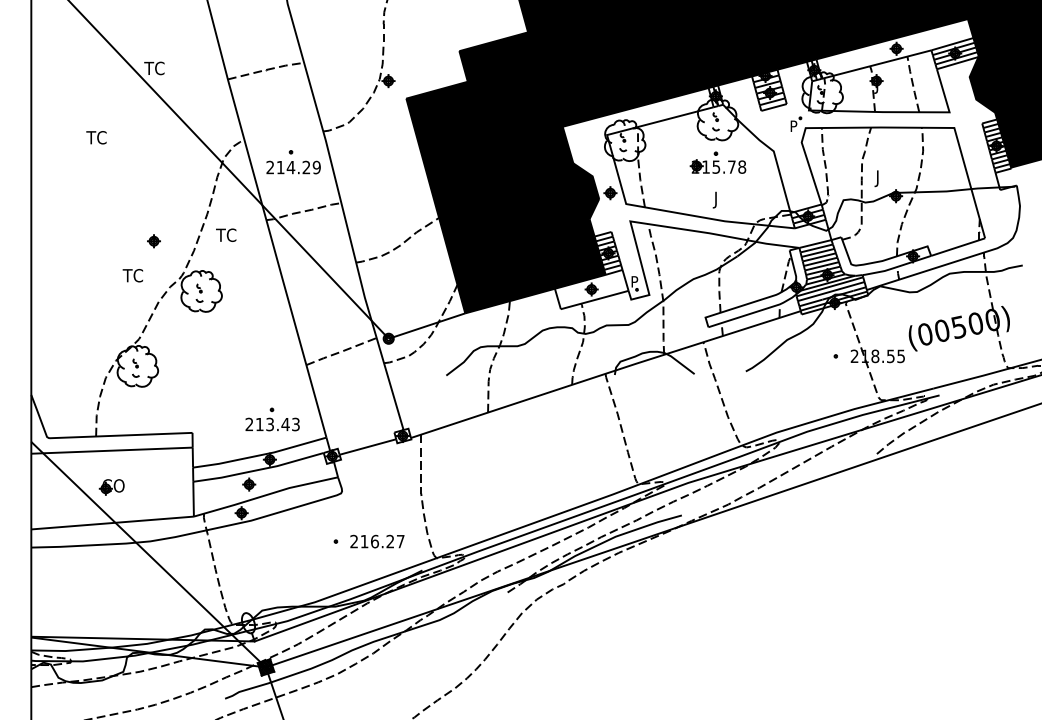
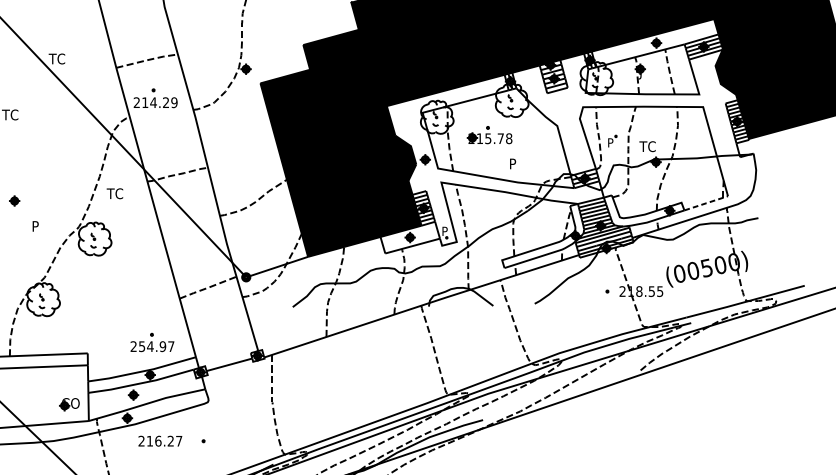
part: (796, 123) -> (612, 140), moved
part: (293, 162) -> (155, 98), moved
part: (717, 162) -> (489, 134), moved
text: (884, 178) -> (646, 147), J -> TC
text: (717, 199) -> (511, 164), J -> P
part: (153, 241) -> (14, 201), moved
line: (958, 247) -> (706, 203), solid -> dashed
text: (132, 275) -> (39, 226), TC -> P
text: (277, 424) -> (156, 346), 213.43 -> 254.97
part: (111, 487) -> (69, 404), moved
text: (377, 541) -> (160, 441), moved

